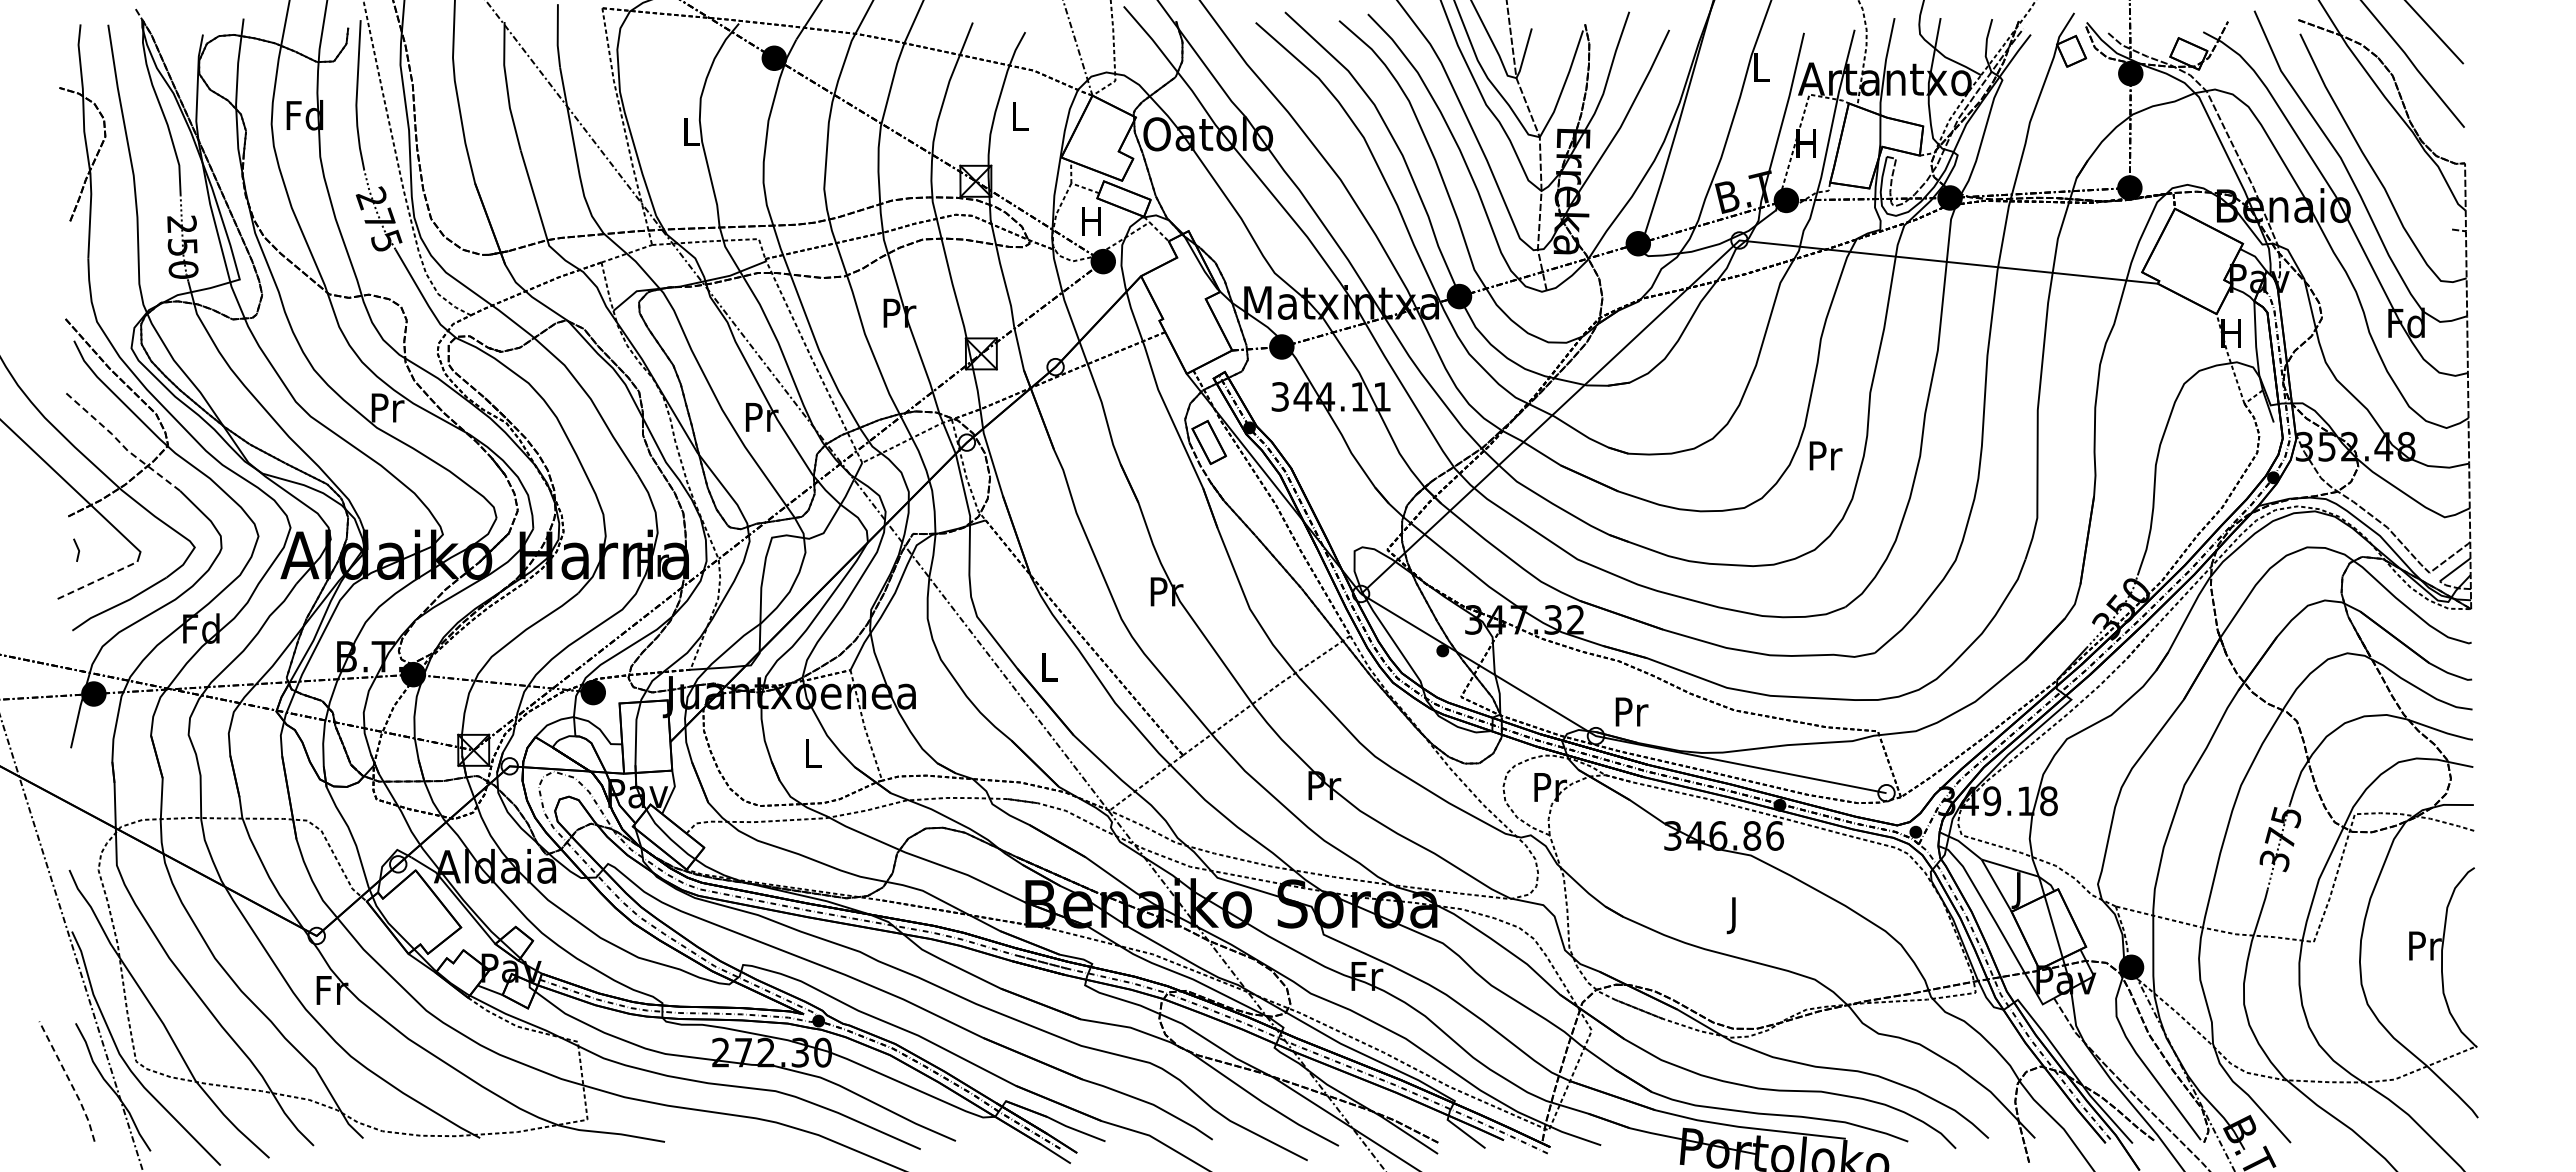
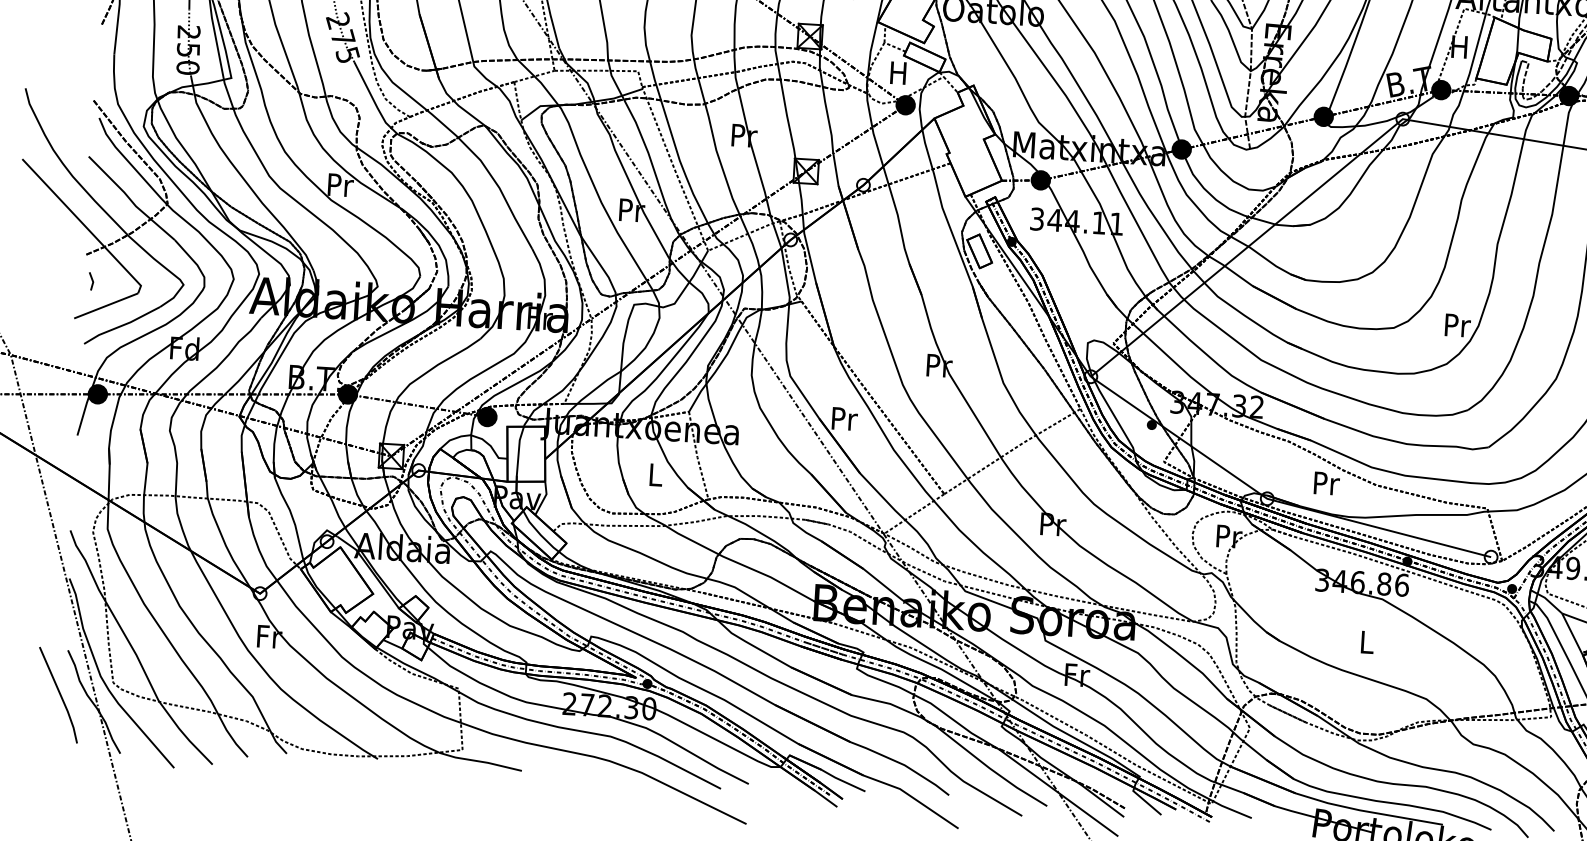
line: (119, 442) -> (129, 199), dashed -> solid
text: (1825, 455) -> (1457, 325), moved
line: (97, 580) -> (106, 305), dashed -> solid
text: (1050, 666) -> (845, 418), L -> Pr
text: (1631, 711) -> (1326, 483), moved
text: (1734, 915) -> (1366, 645), J -> L
line: (70, 1081) -> (61, 695), dashed -> solid

